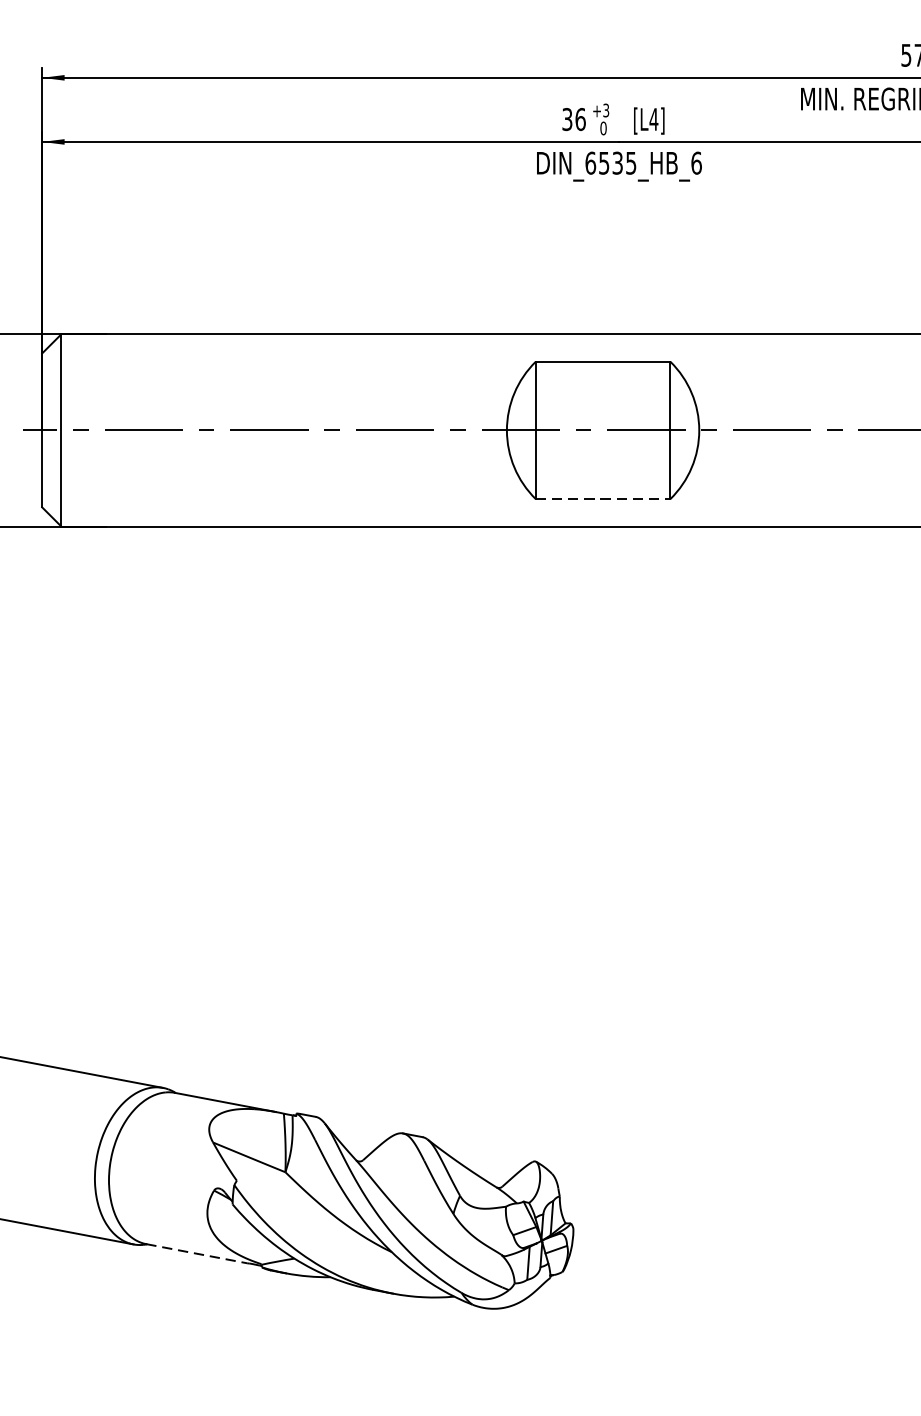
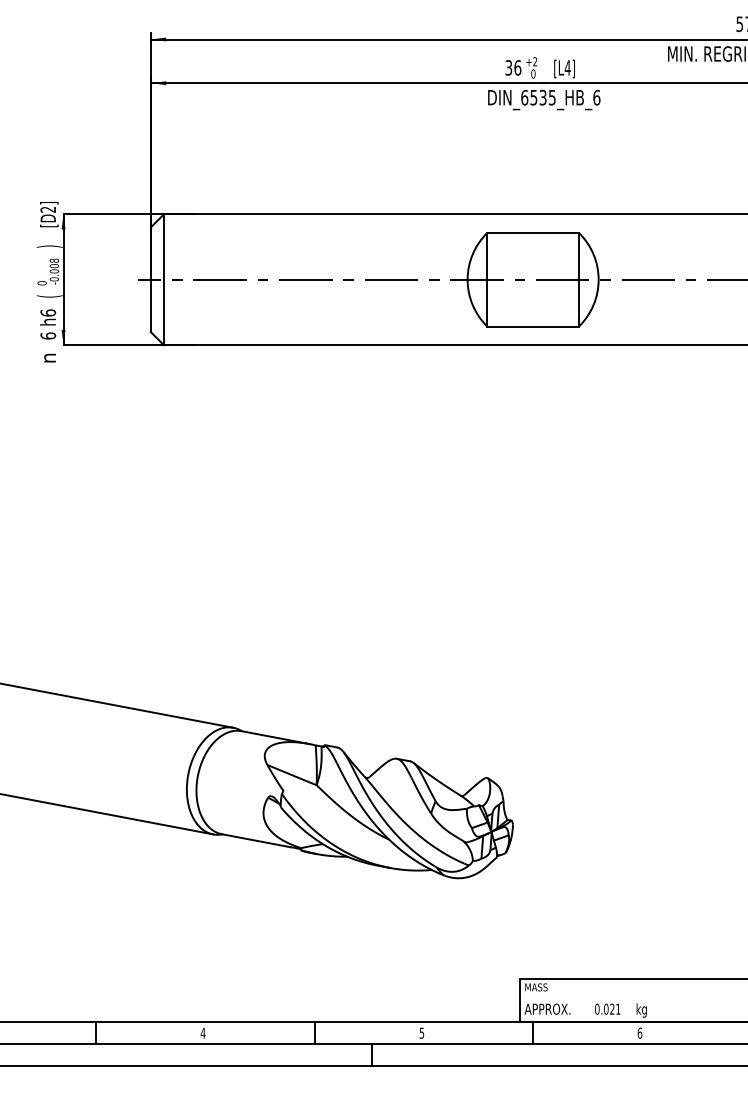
text: (606, 110) -> (535, 61), +3 -> +2
line: (603, 499) -> (533, 326), dashed -> solid
line: (197, 1253) -> (256, 840), dashed -> solid

